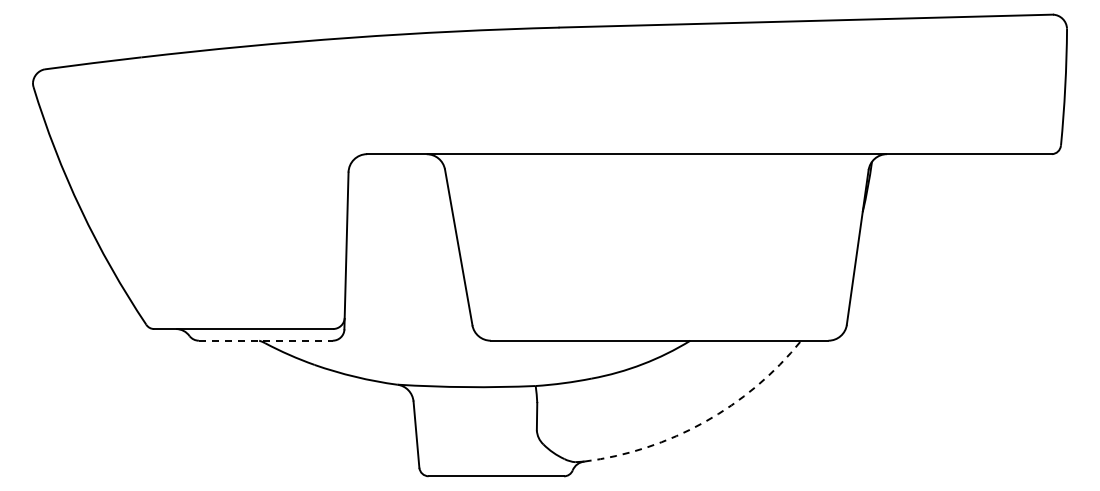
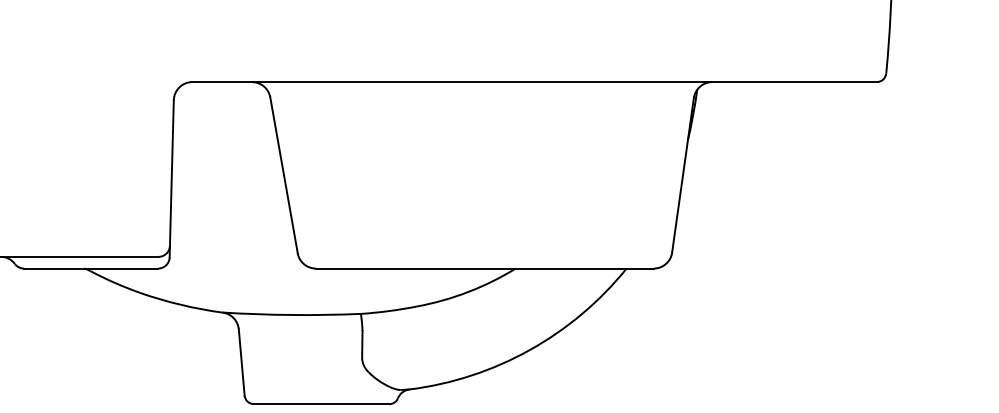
line: (265, 340) -> (90, 268), dashed -> solid
arc: (704, 422) -> (529, 350), dashed -> solid

